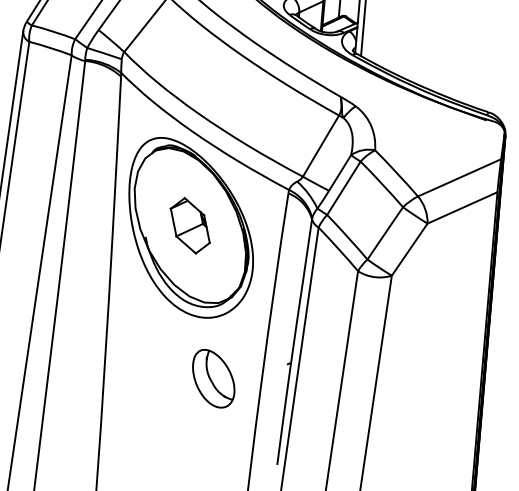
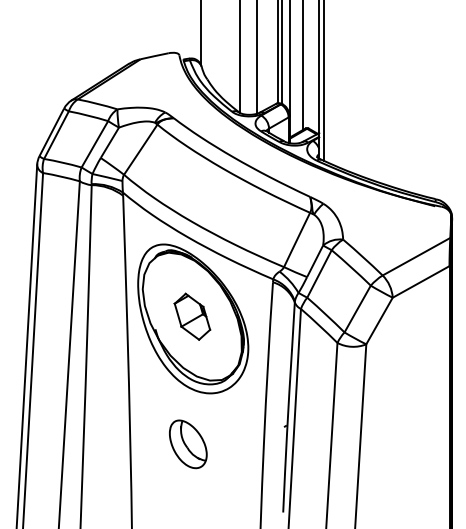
part: (213, 379) -> (188, 444), moved

